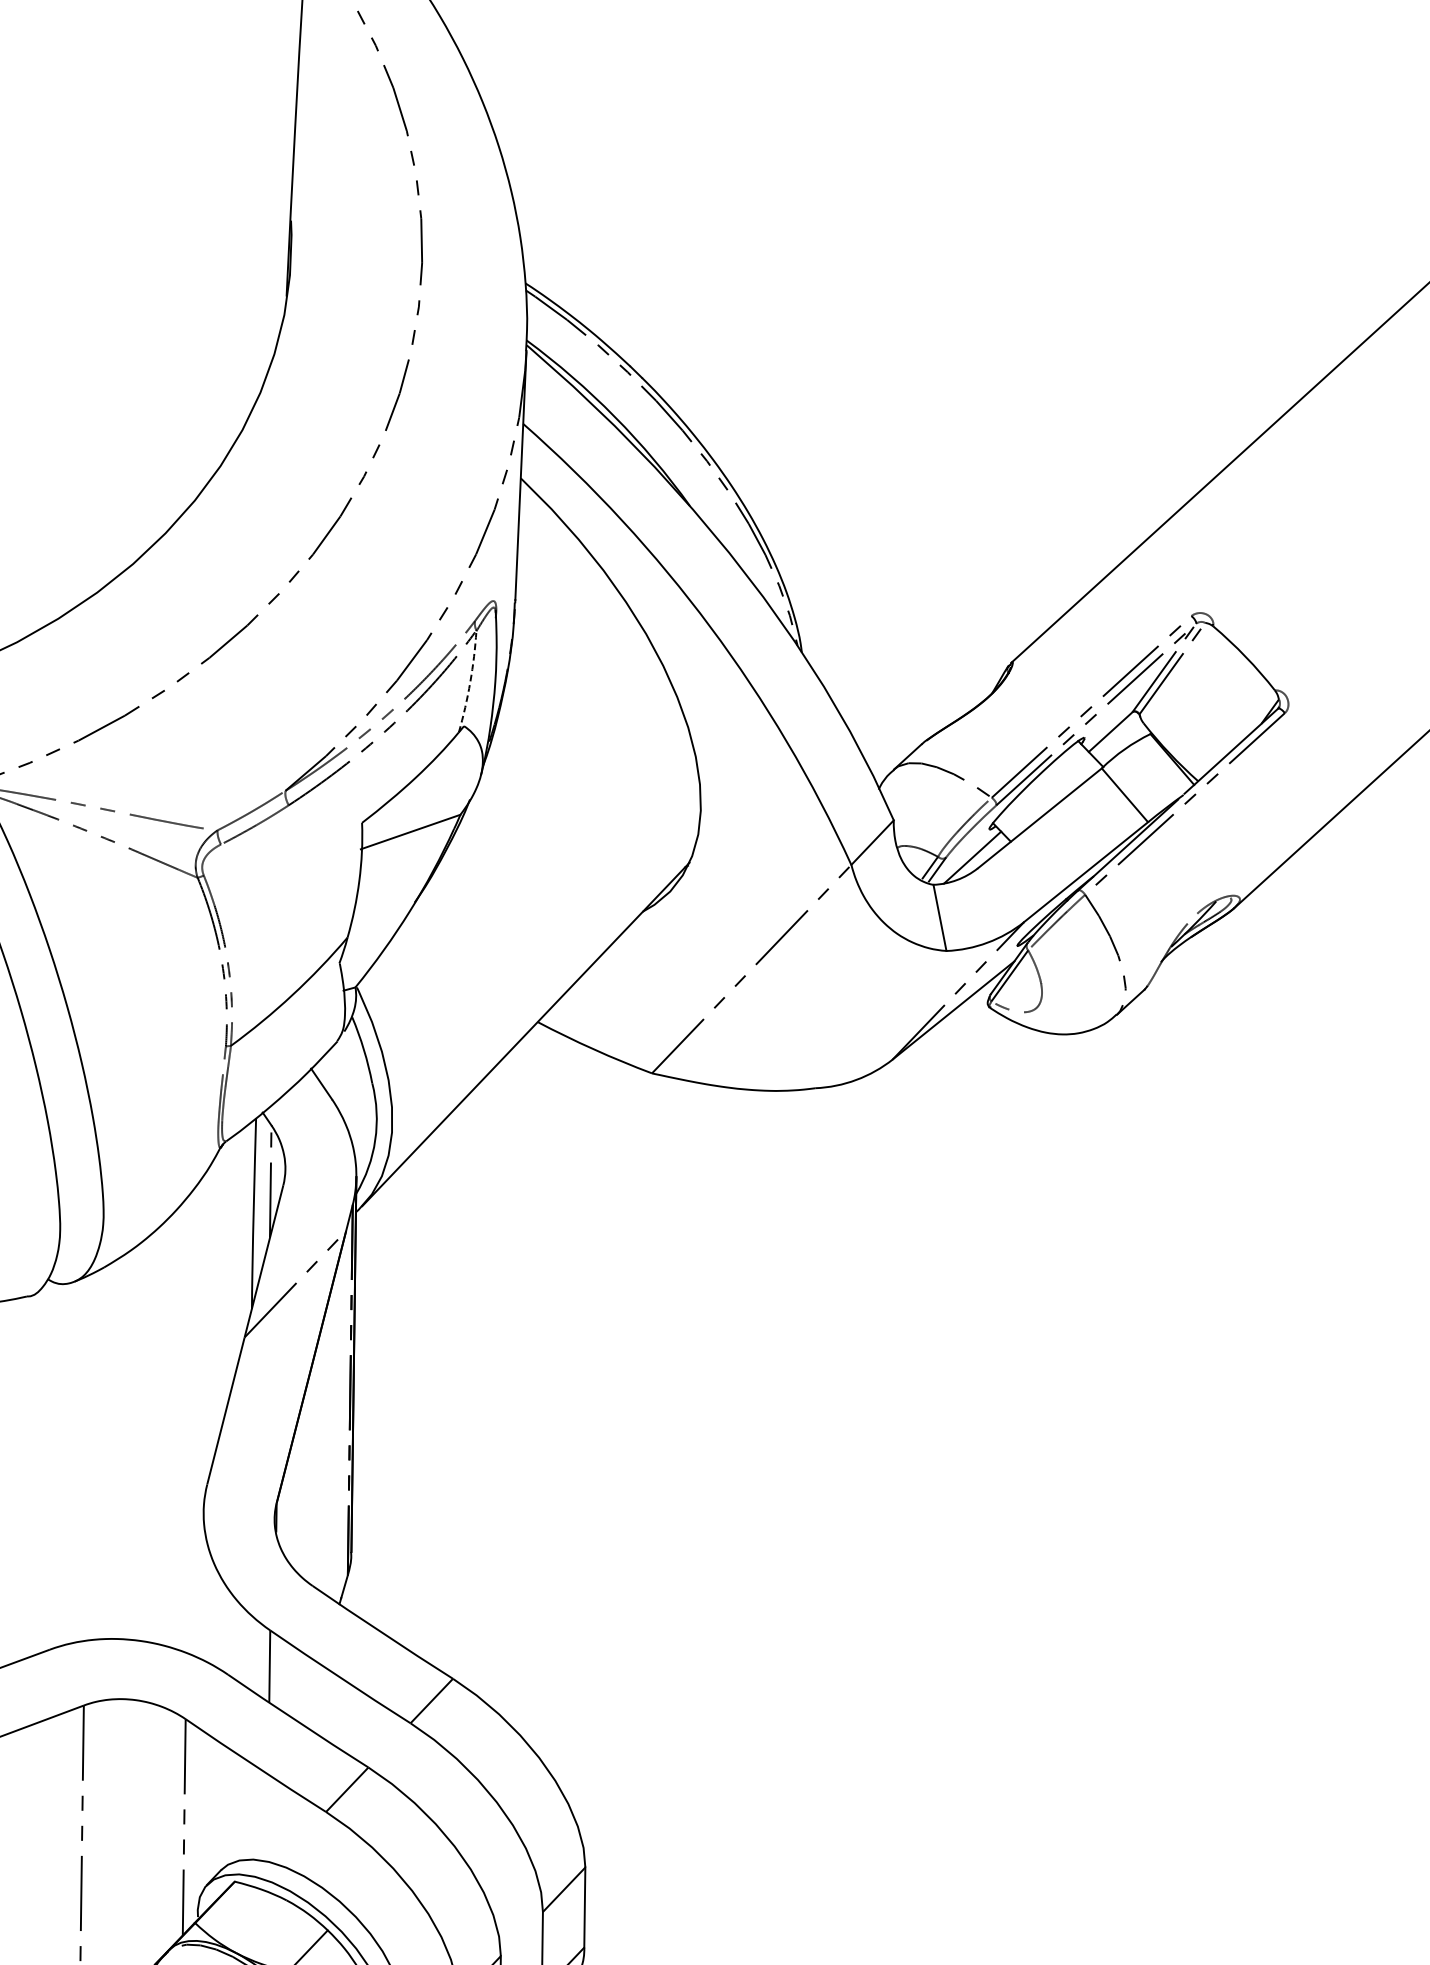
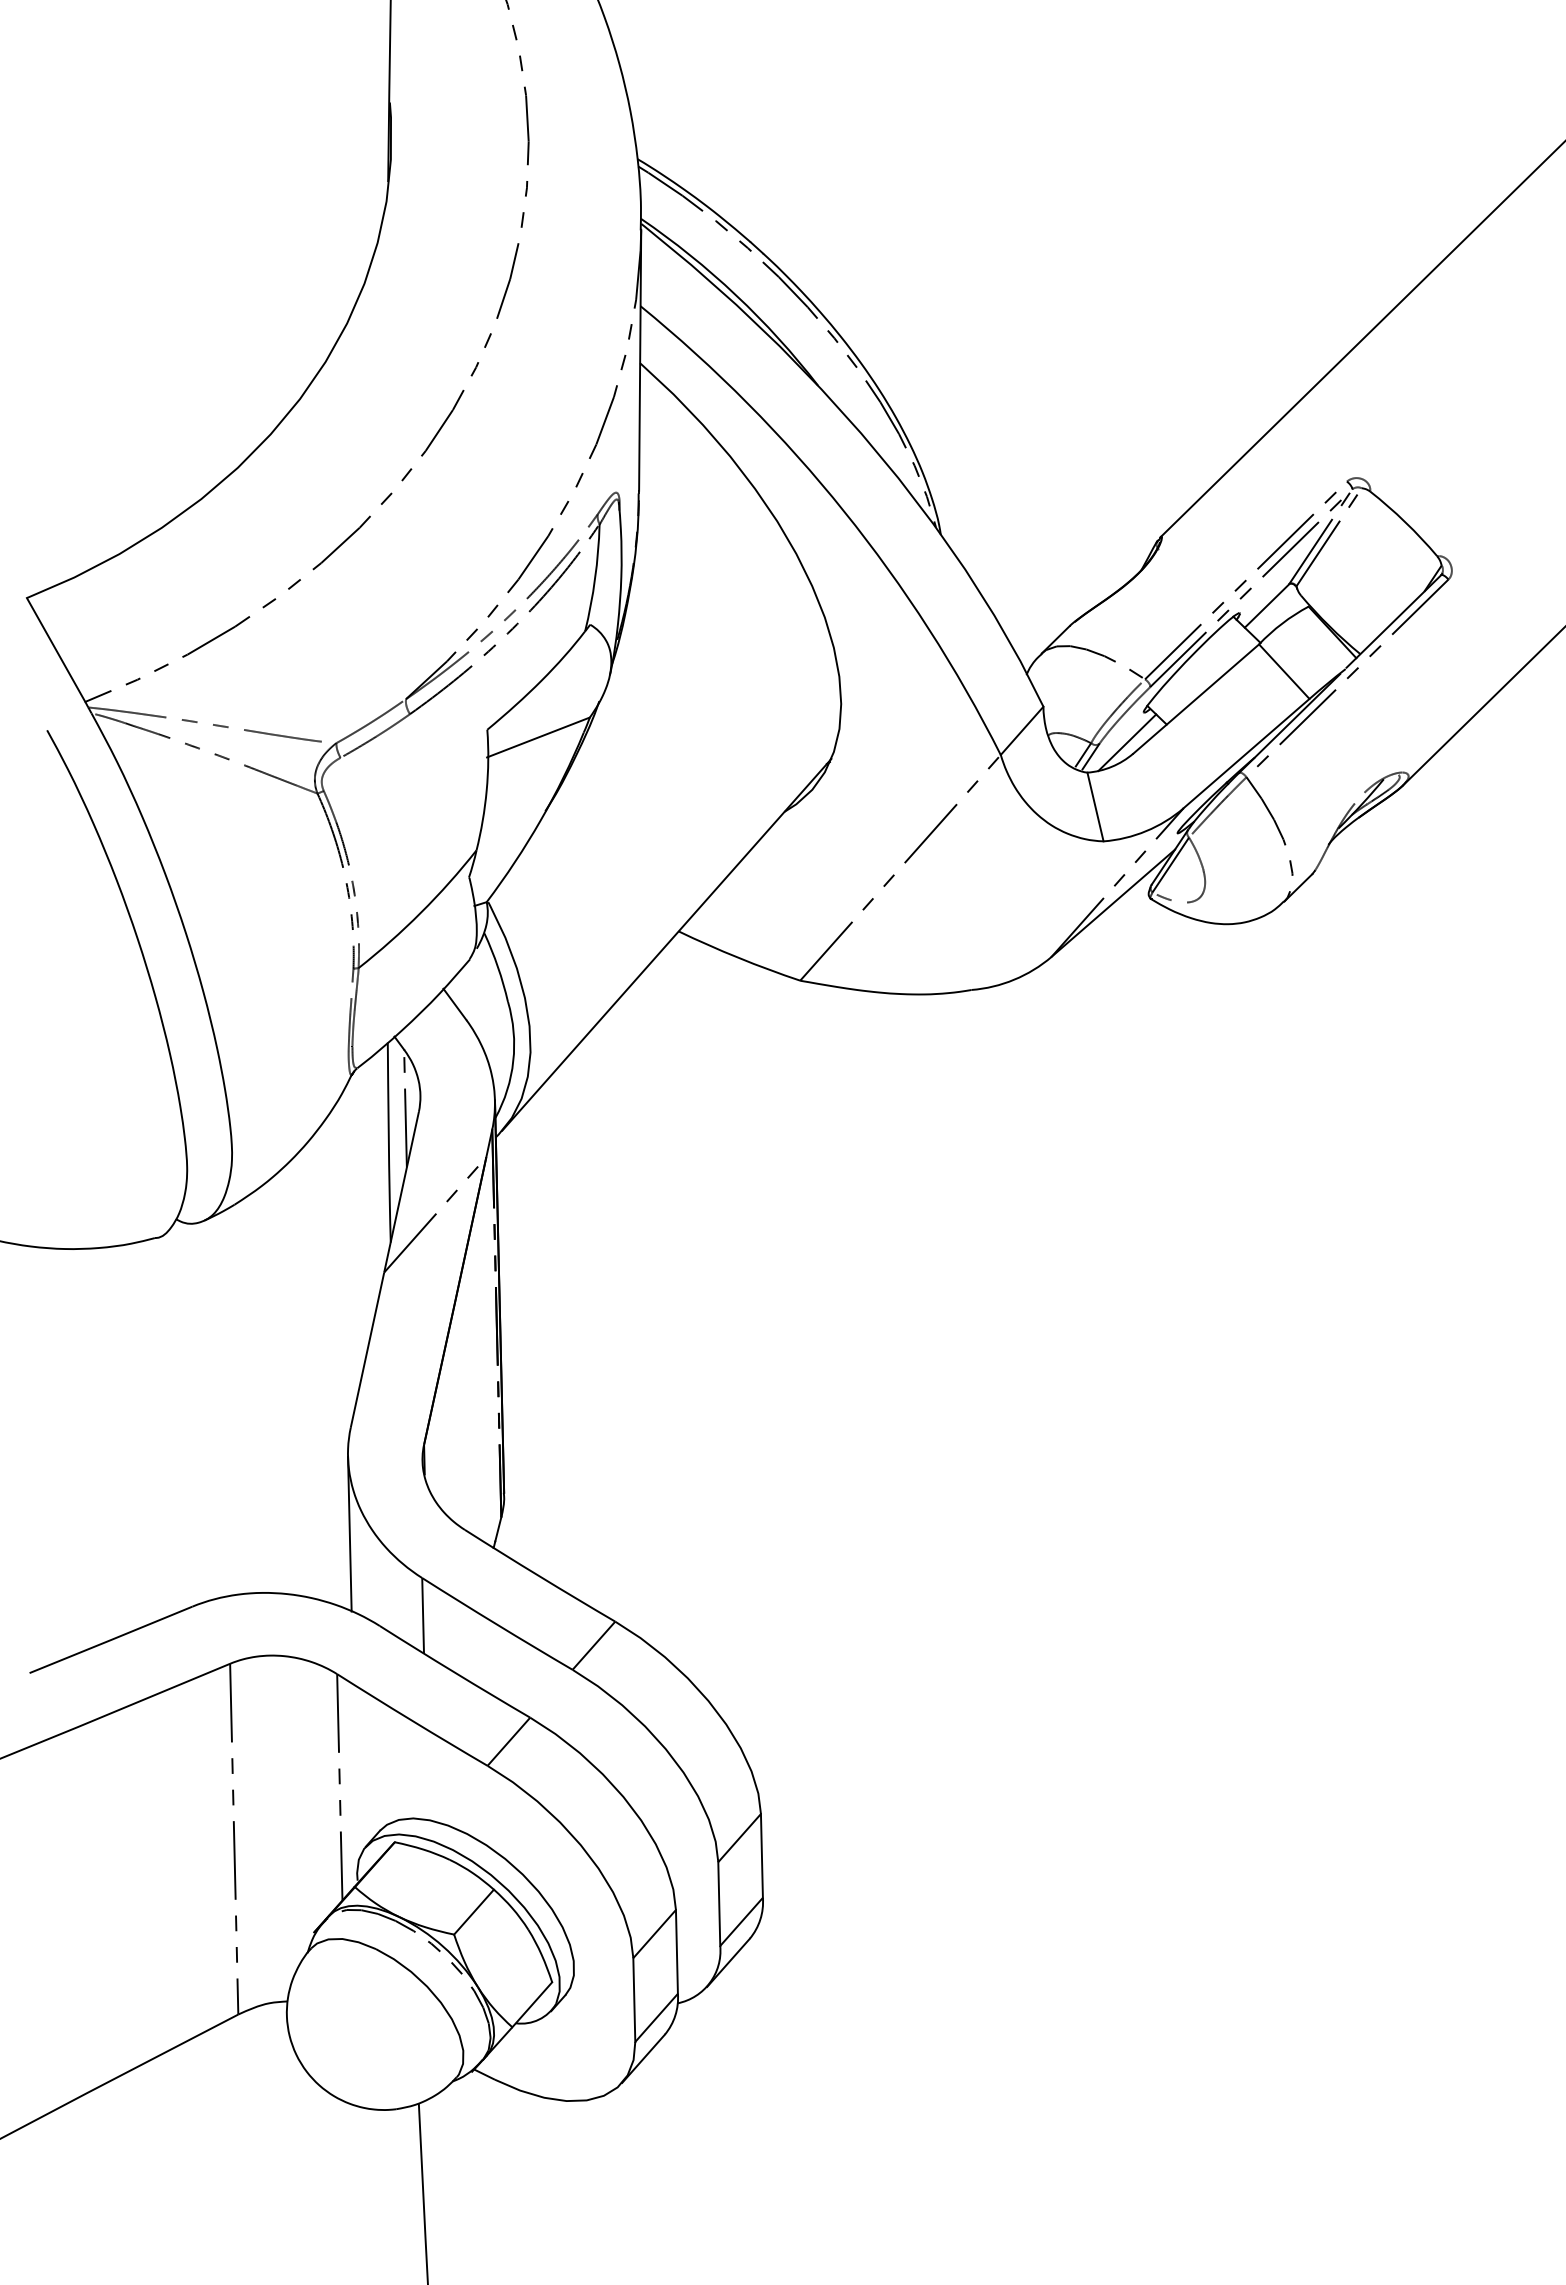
arc: (470, 682) -> (595, 578), dashed -> solid
line: (202, 1585) -> (349, 1533), added

